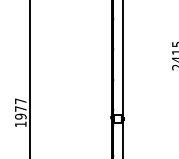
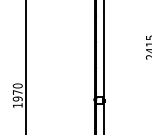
text: (20, 100) -> (17, 85), 1977 -> 1970

